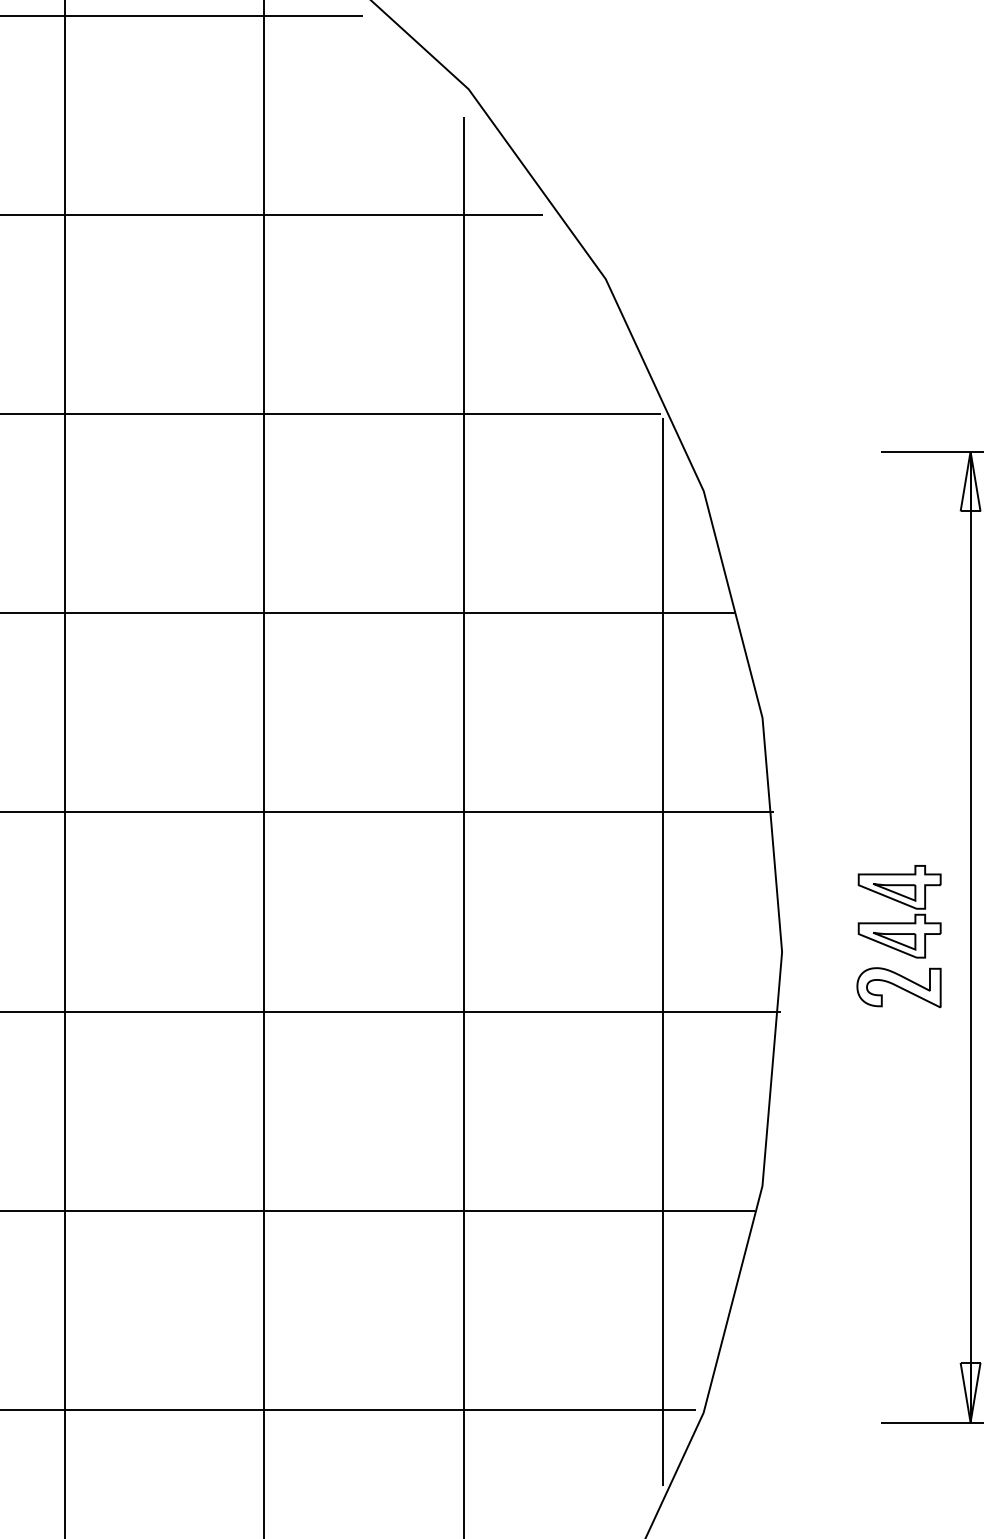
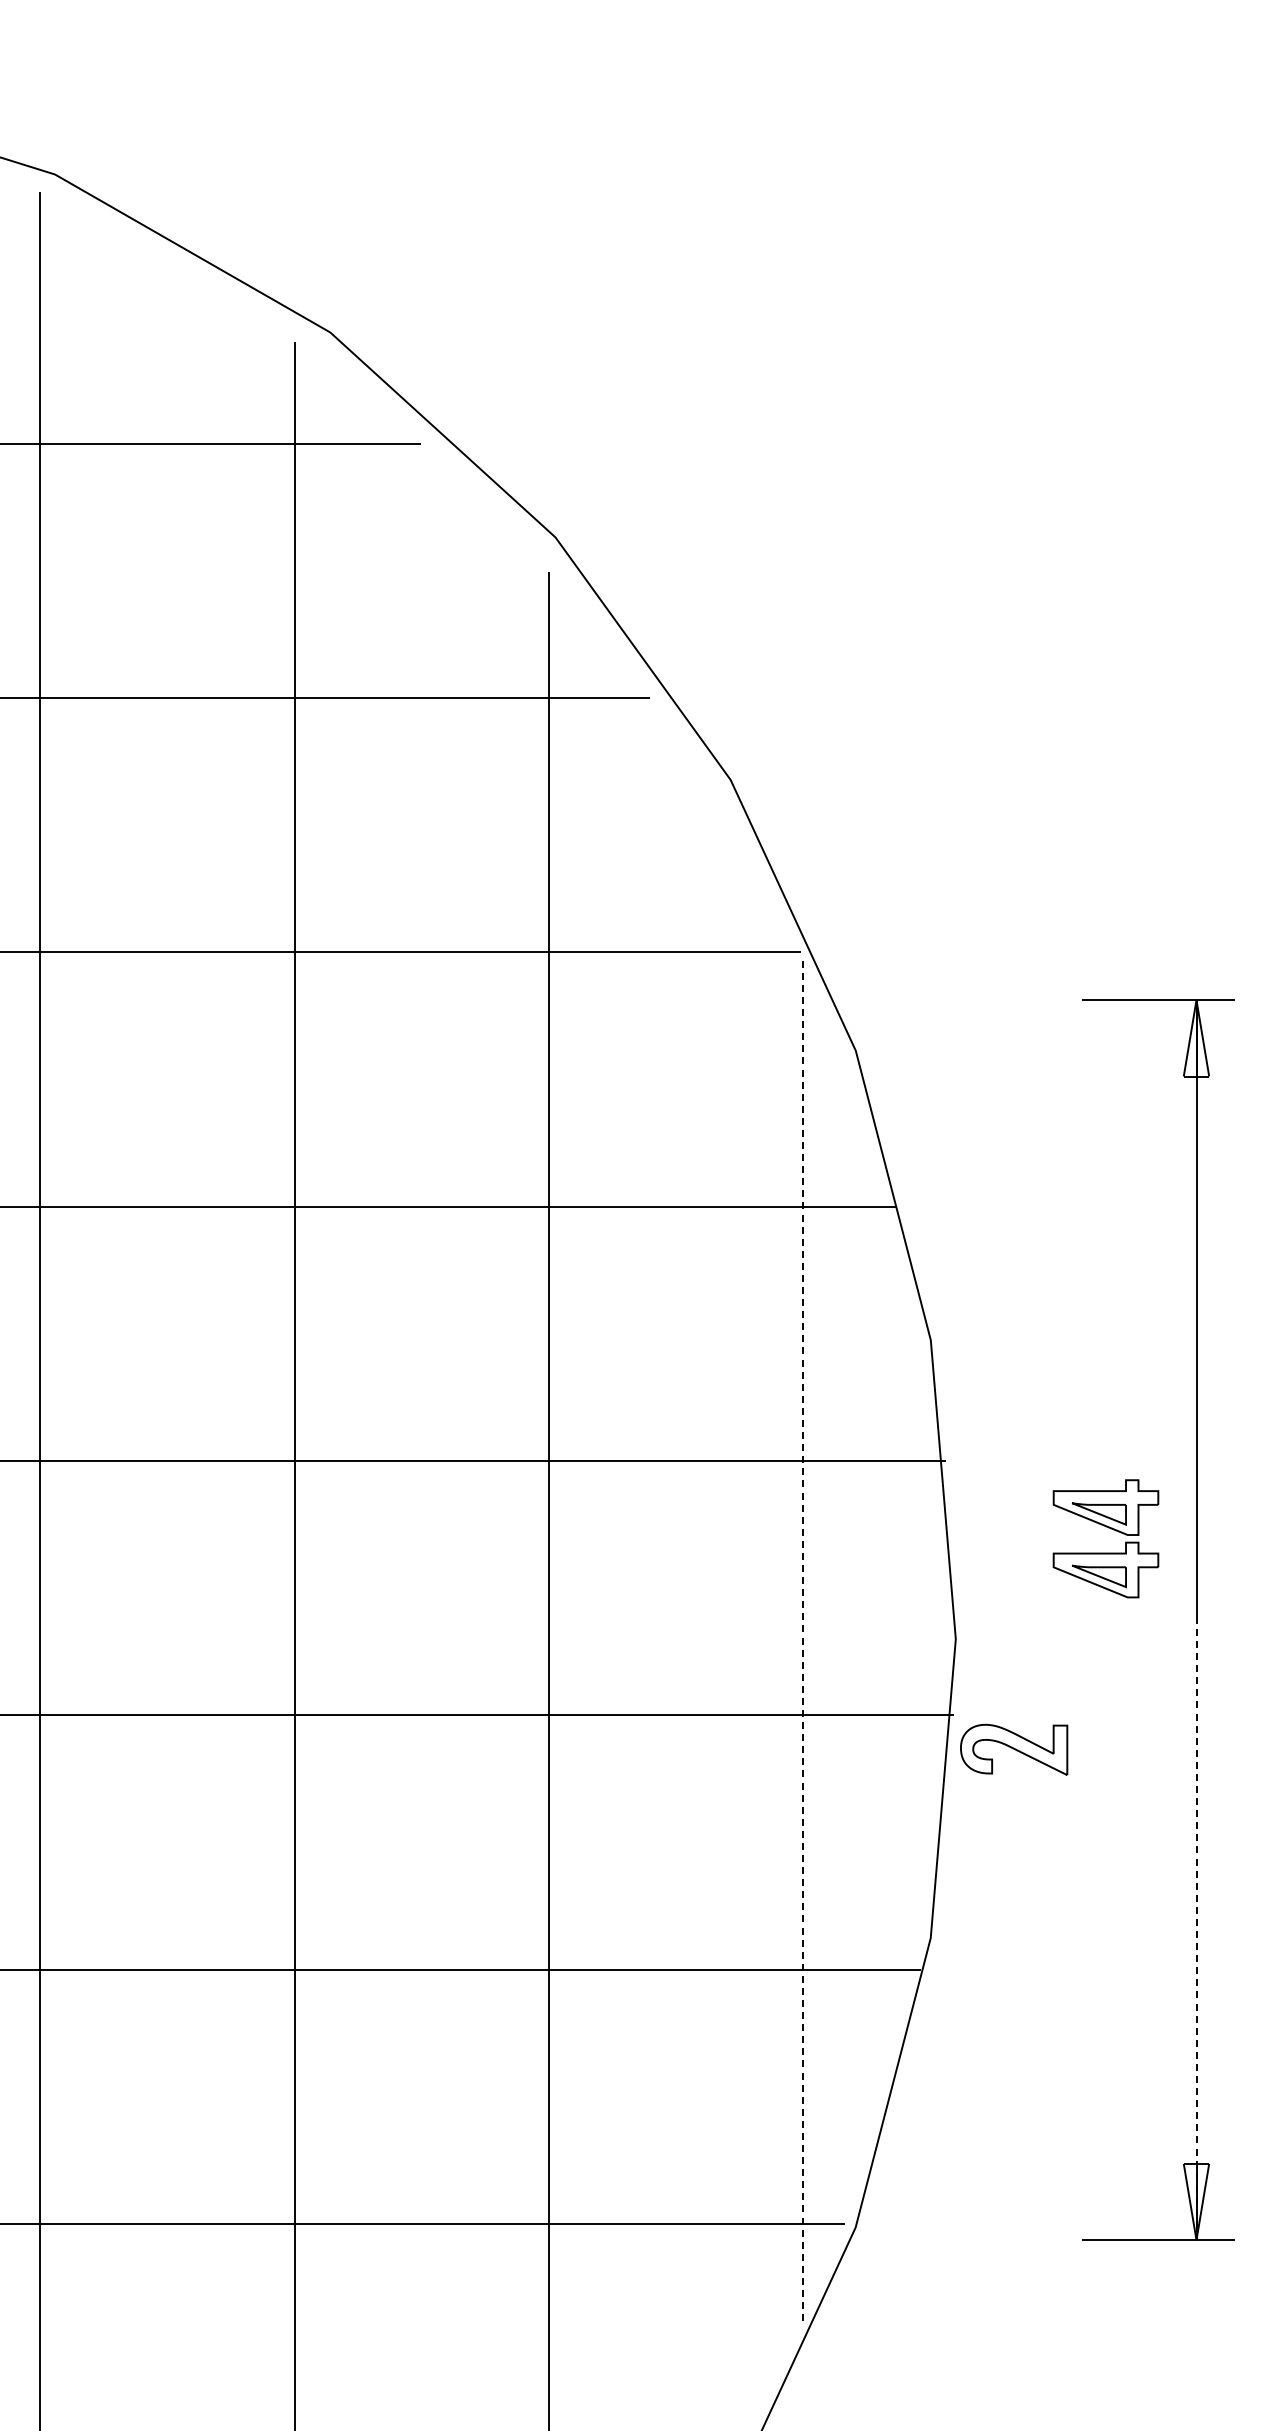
part: (901, 903) -> (1108, 1528), moved
line: (662, 951) -> (803, 1638), solid -> dashed
part: (899, 987) -> (1014, 1749), moved
line: (970, 1180) -> (1196, 1930), solid -> dashed

